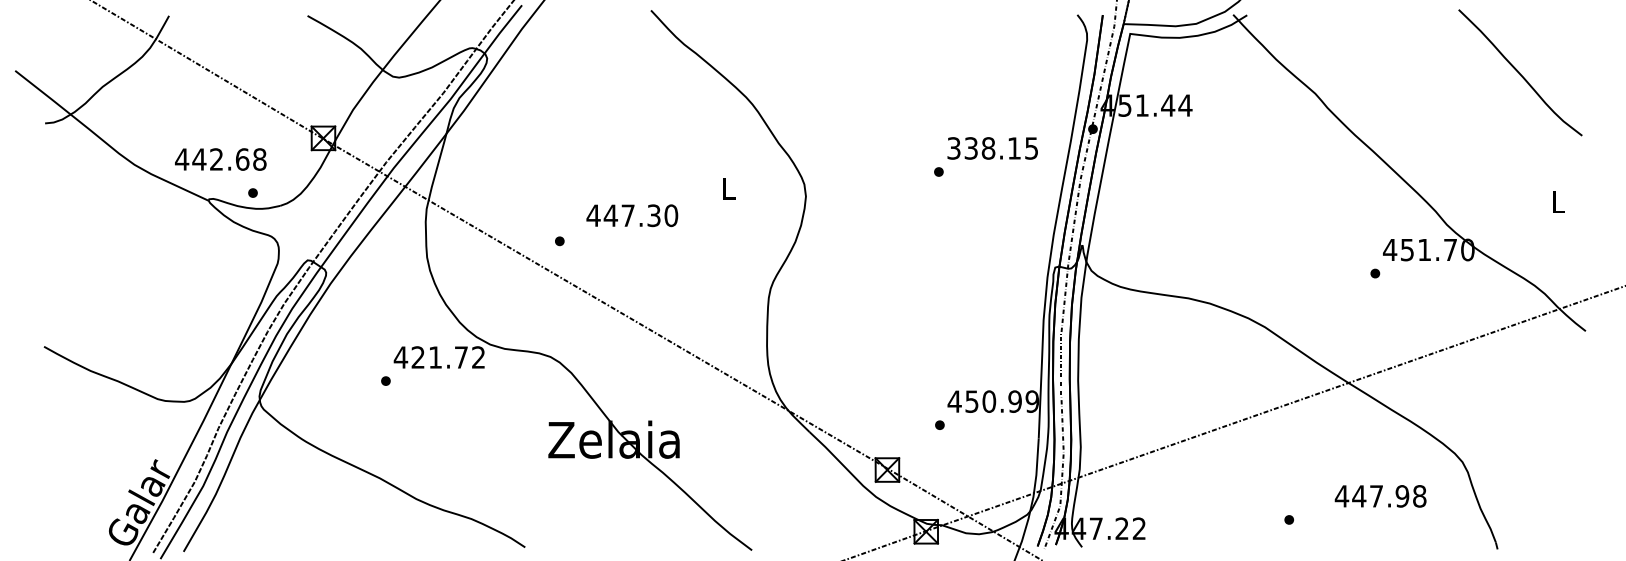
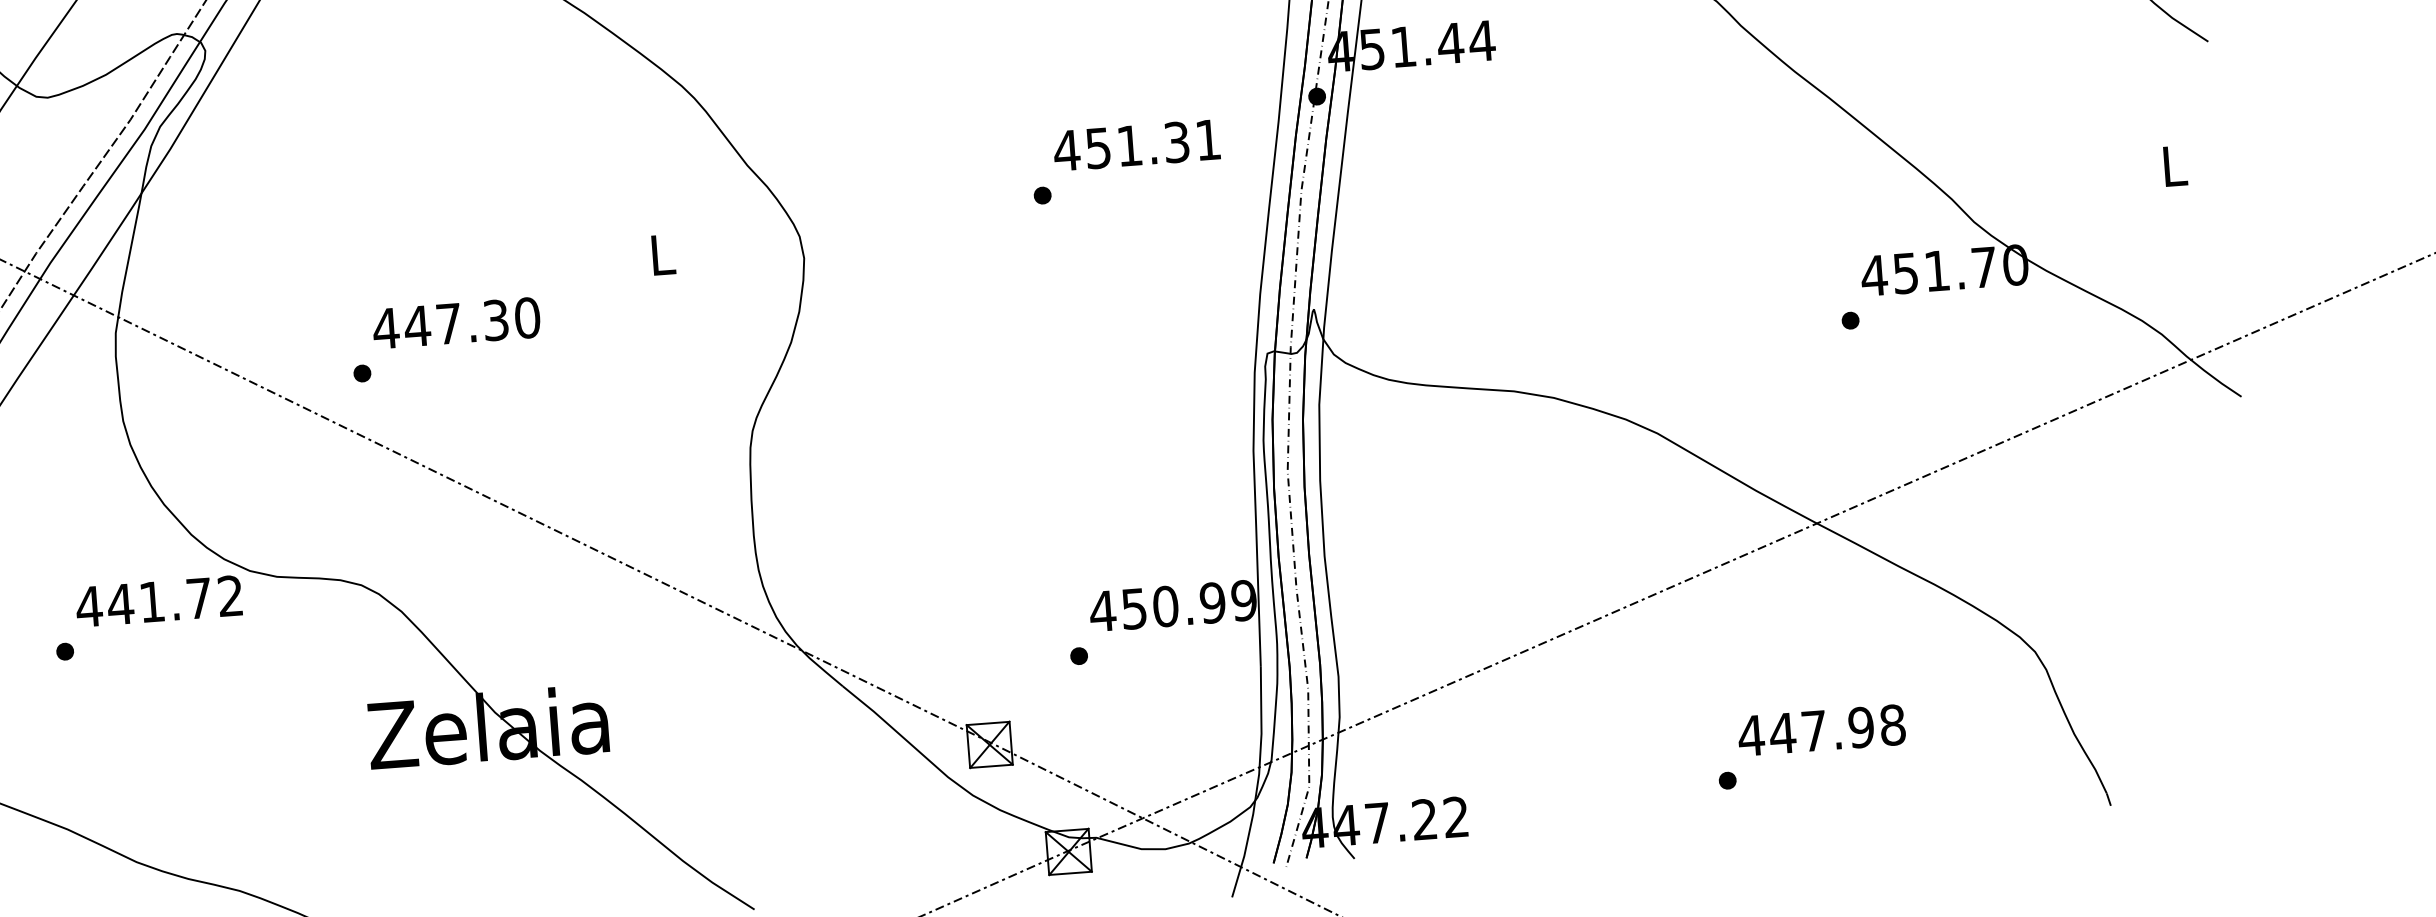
text: (991, 148) -> (1135, 145), 338.15 -> 451.31
text: (632, 215) -> (456, 322), moved
text: (418, 357) -> (121, 604), 421.72 -> 441.72
text: (1380, 496) -> (1821, 730), moved

